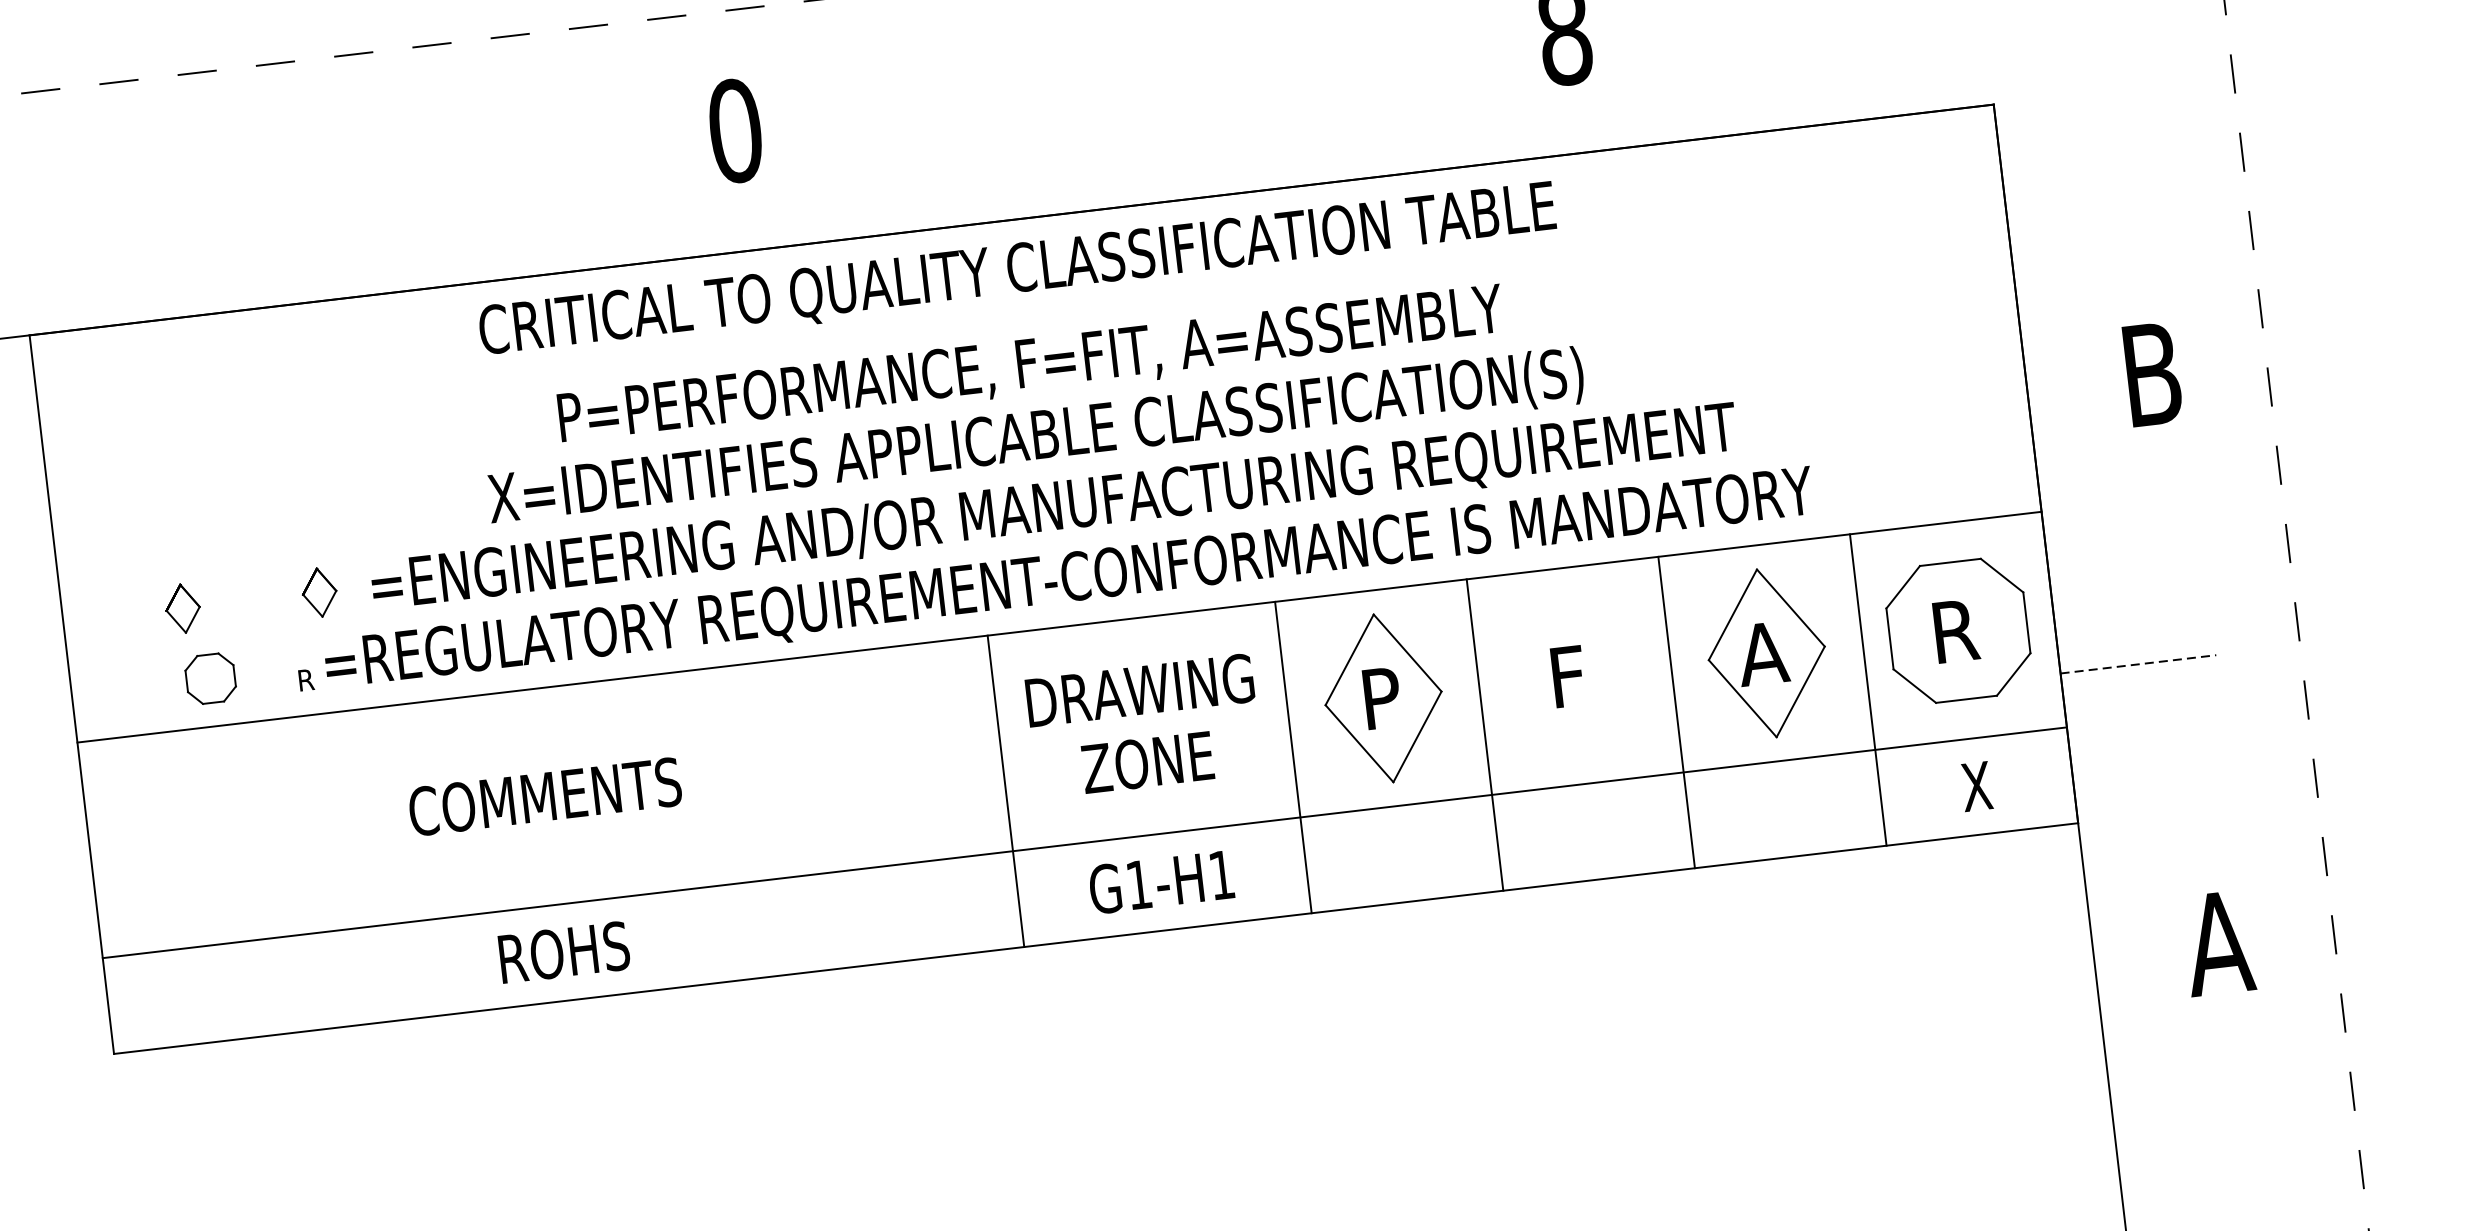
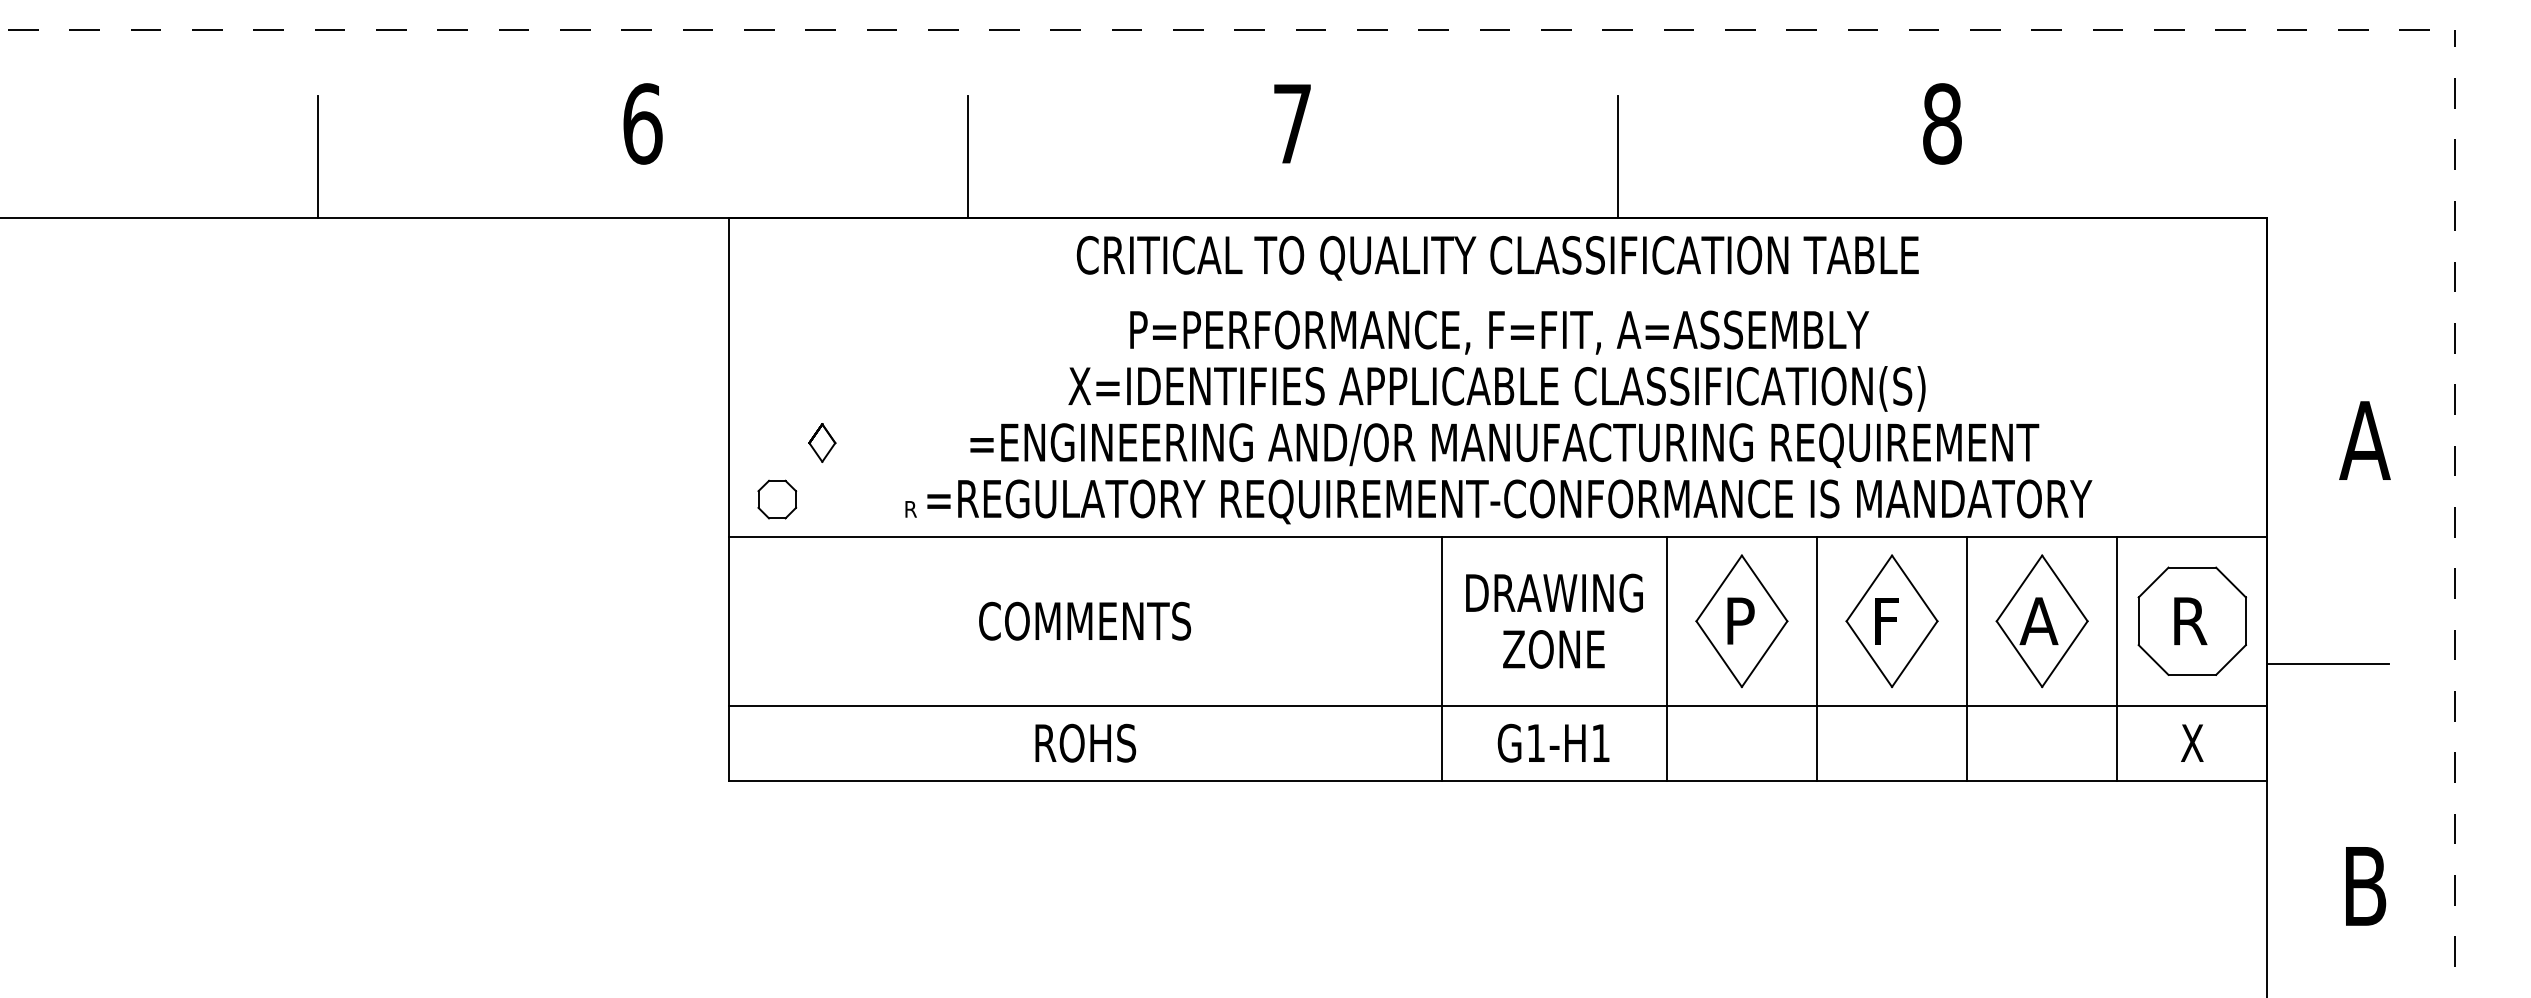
line: (1155, 123) -> (1617, 156), added
text: (735, 130) -> (1292, 123), 0 -> 7
line: (325, 221) -> (967, 156), added
text: (2151, 374) -> (2364, 440), B -> A
part: (319, 592) -> (929, 442), removed
line: (2138, 664) -> (2328, 663), dashed -> solid
part: (1574, 674) -> (1891, 620), added
part: (210, 678) -> (777, 499), moved
text: (2217, 943) -> (2364, 886), A -> B

